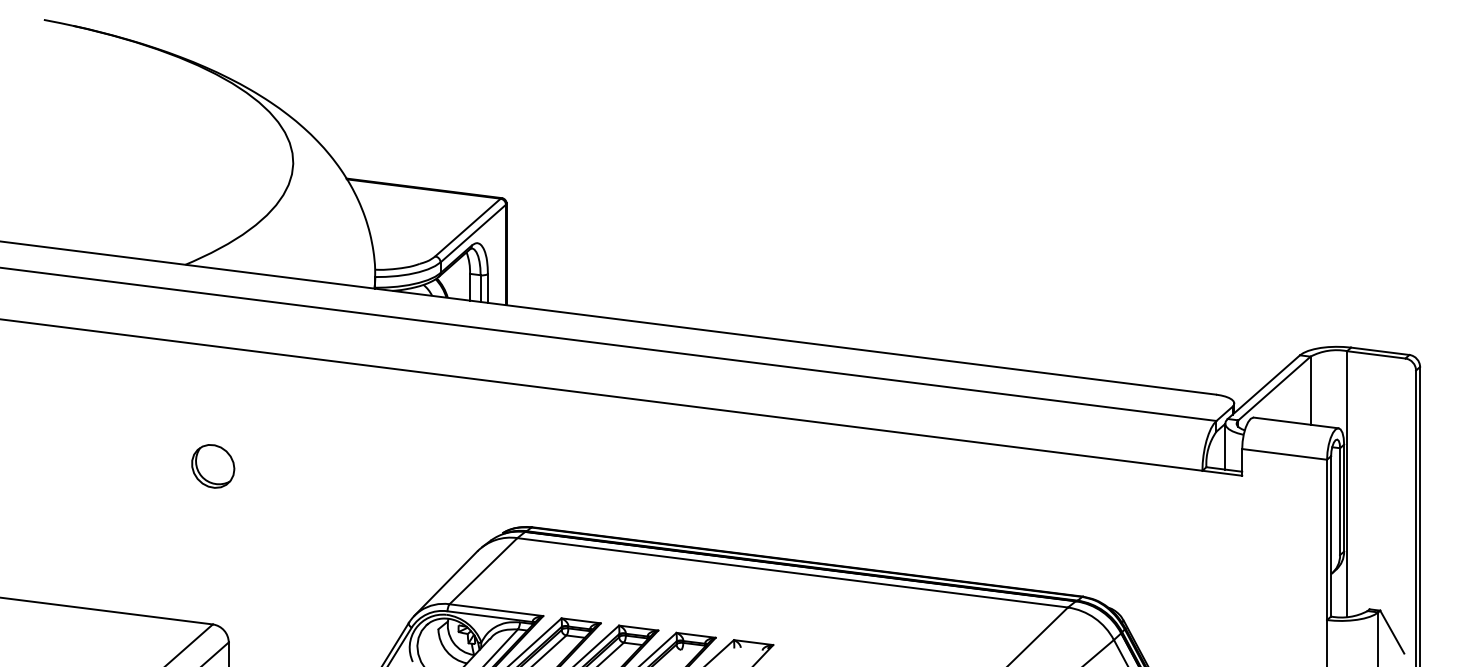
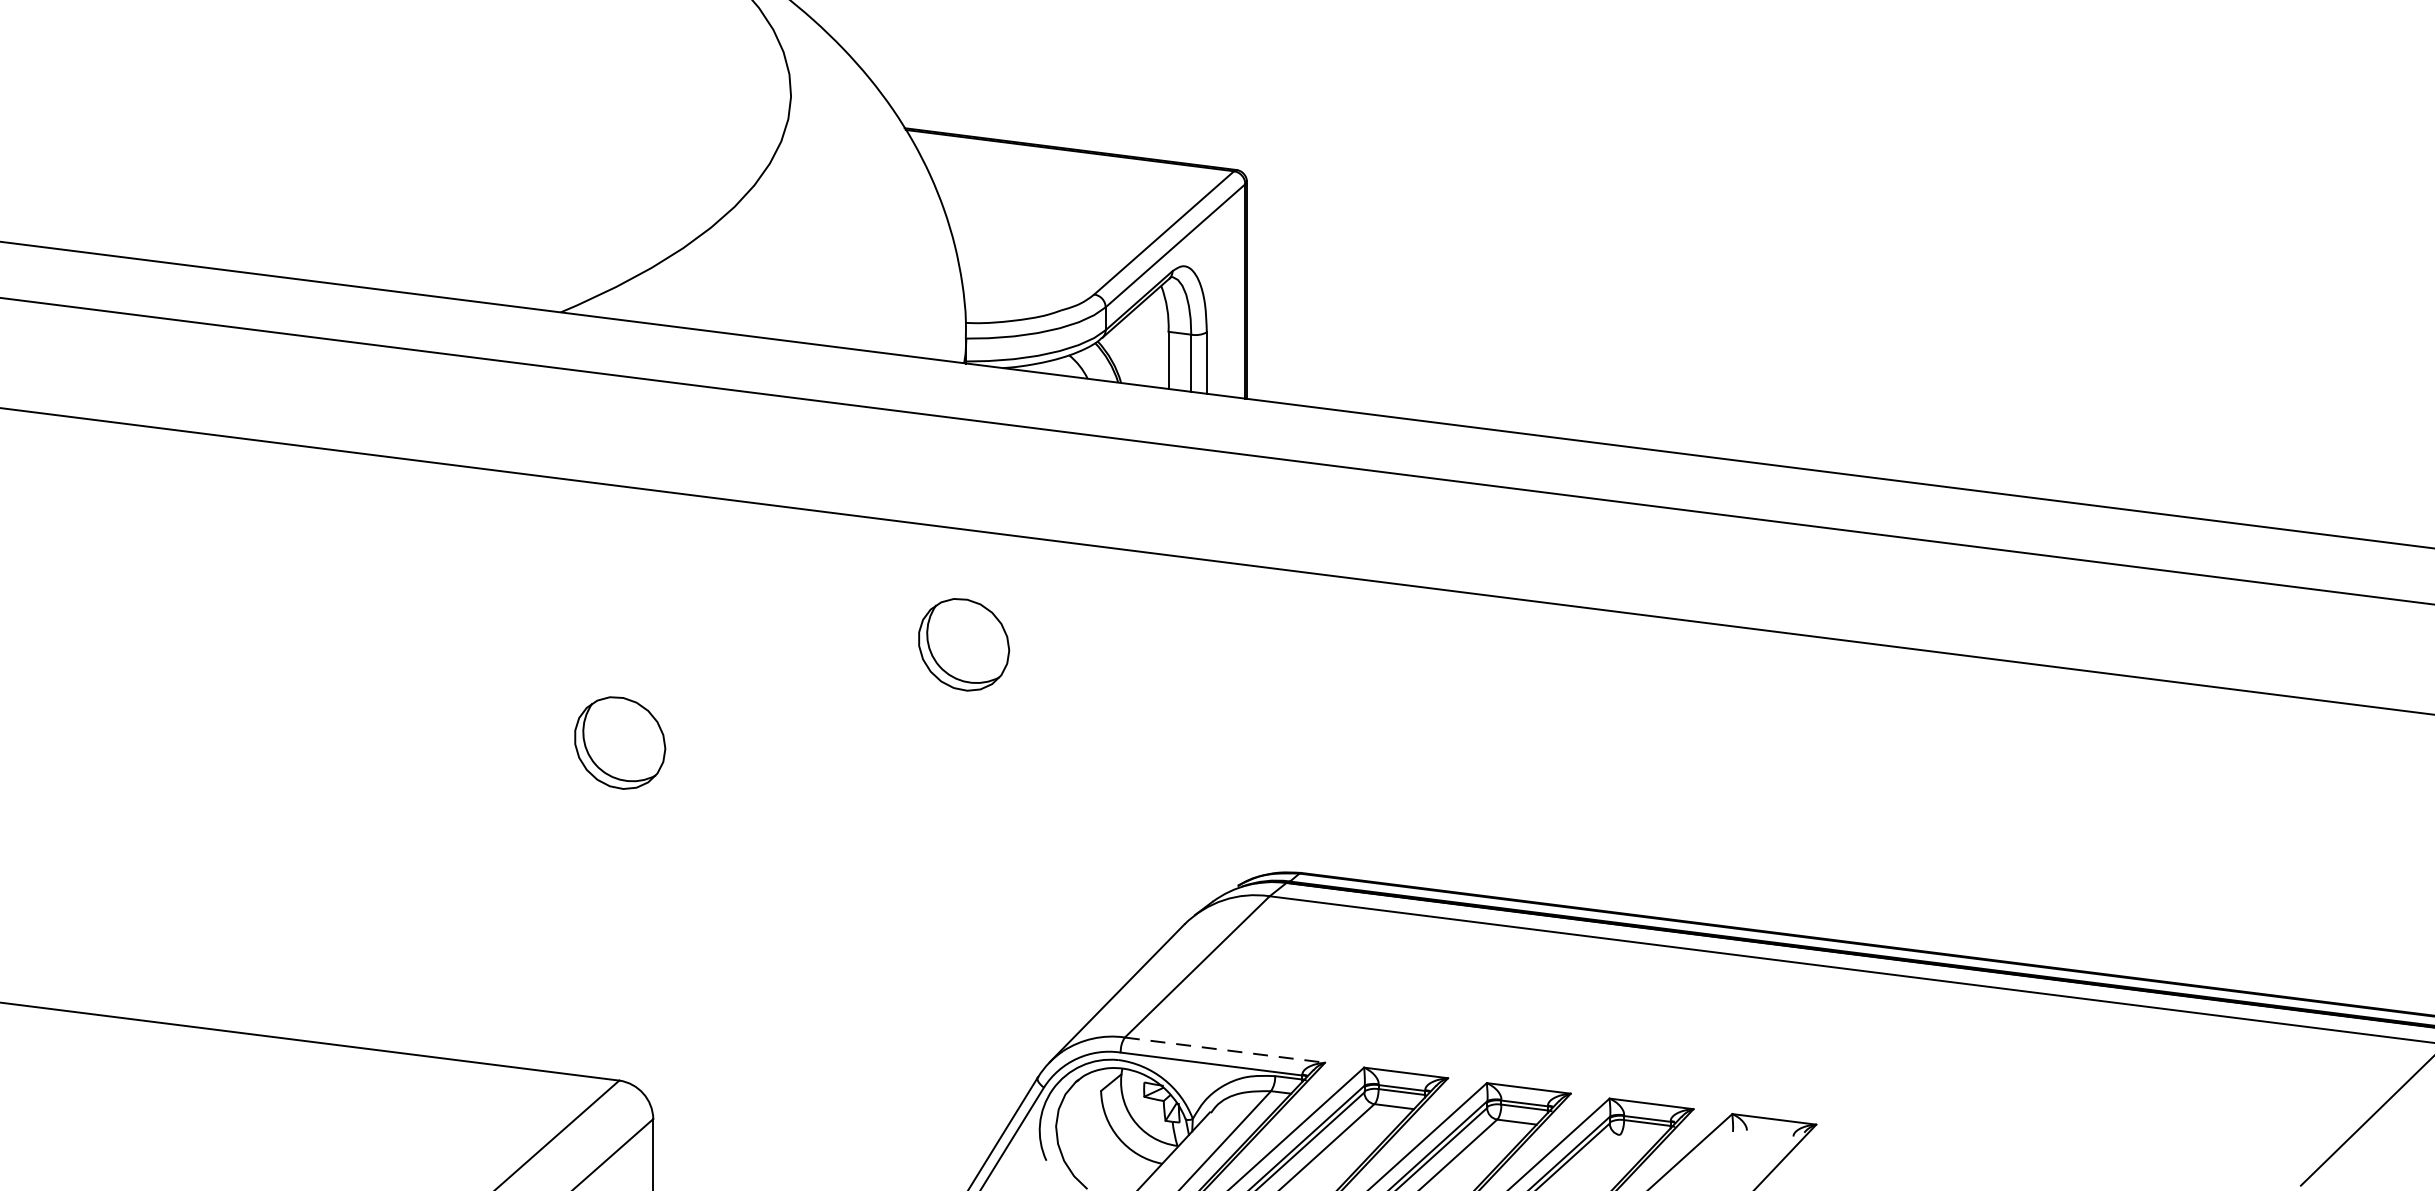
part: (374, 420) -> (964, 644), added
line: (496, 610) -> (1225, 1050), solid -> dashed

